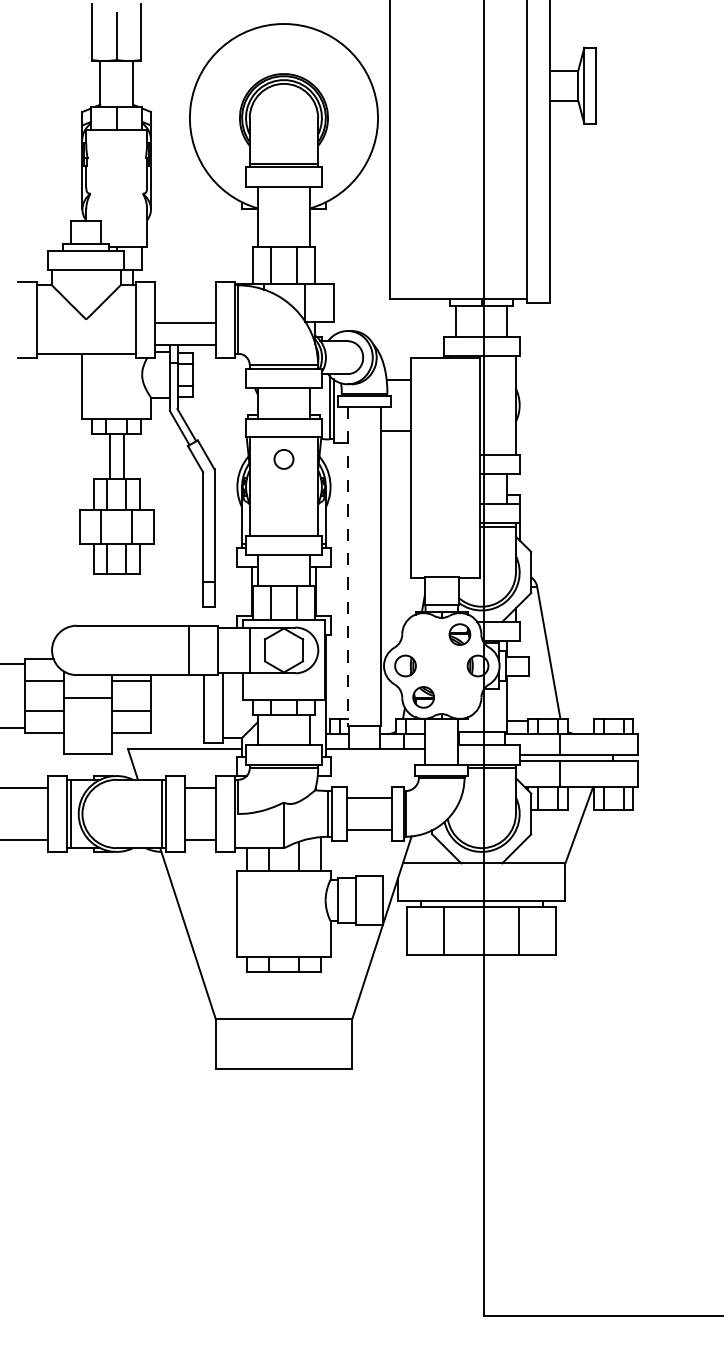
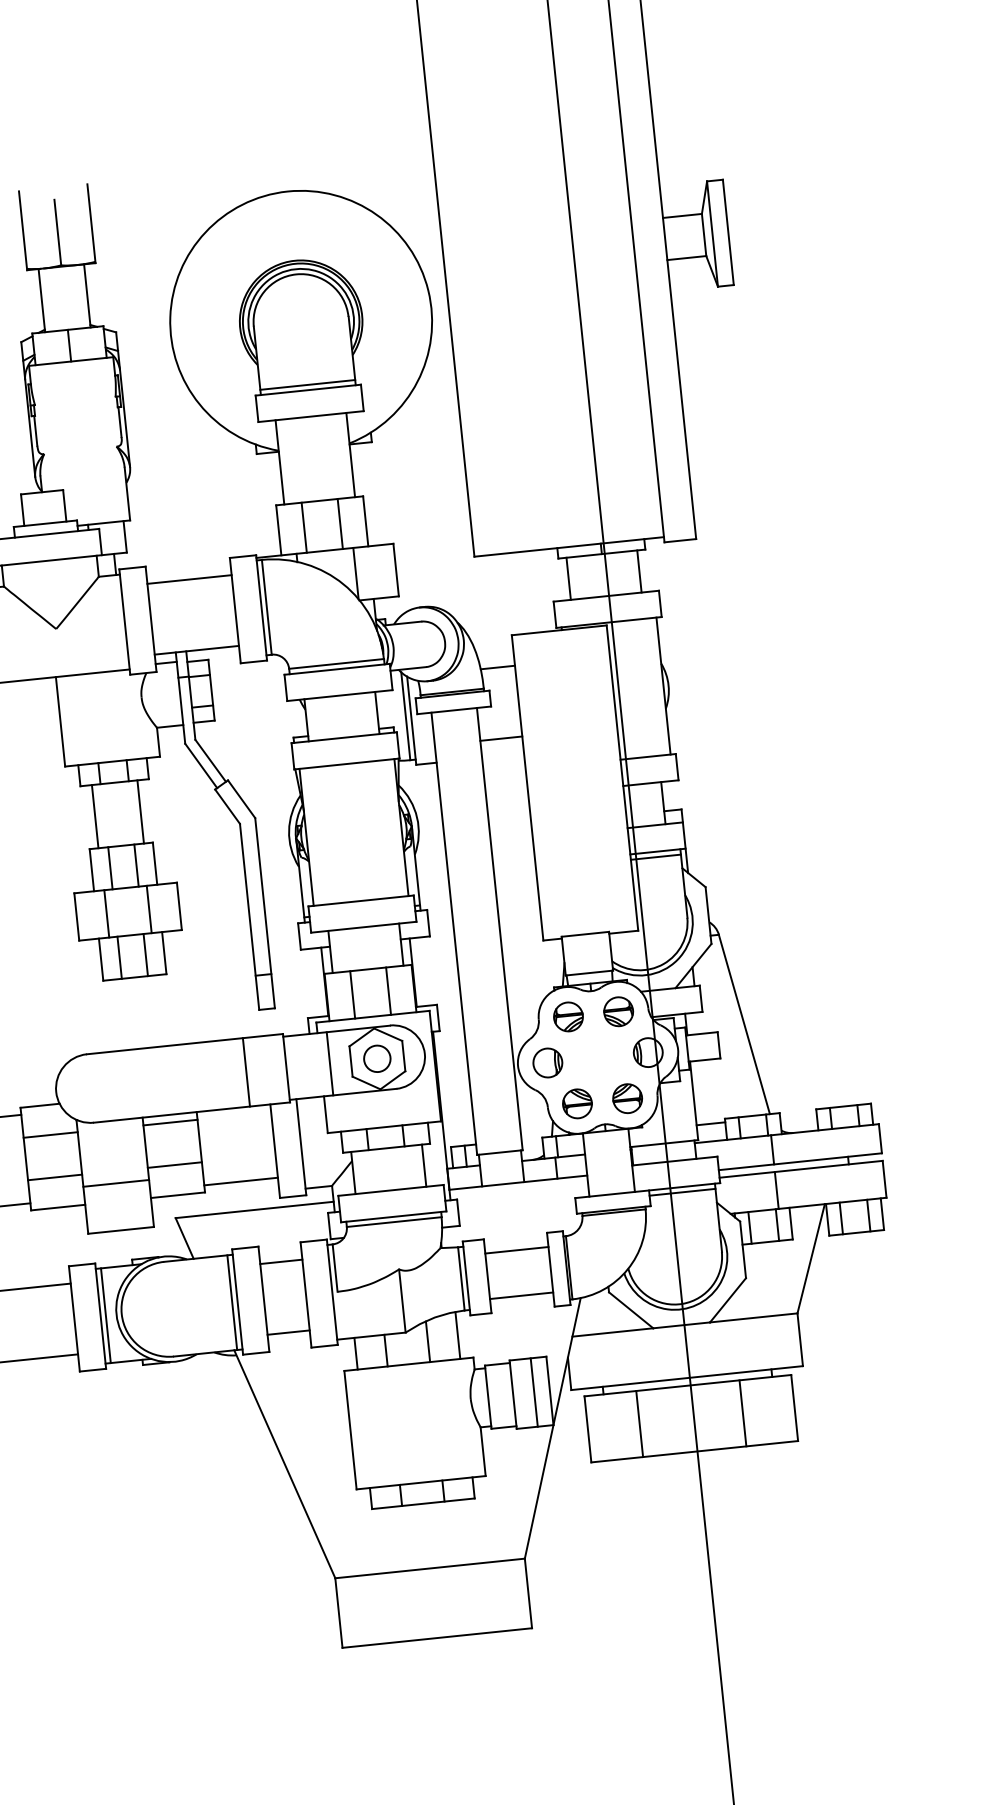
line: (184, 323) -> (188, 580), moved
line: (110, 456) -> (141, 811), moved
line: (124, 456) -> (95, 816), moved
circle: (283, 459) -> (376, 1058), moved
line: (348, 566) -> (454, 933), dashed -> solid
part: (423, 634) -> (568, 1016), added
part: (459, 697) -> (627, 1098), added
line: (87, 698) -> (115, 1183), moved
line: (177, 728) -> (241, 1182), added
line: (371, 900) -> (534, 1392), added

